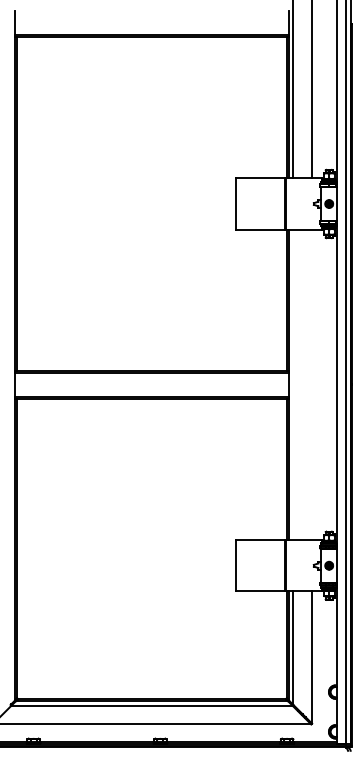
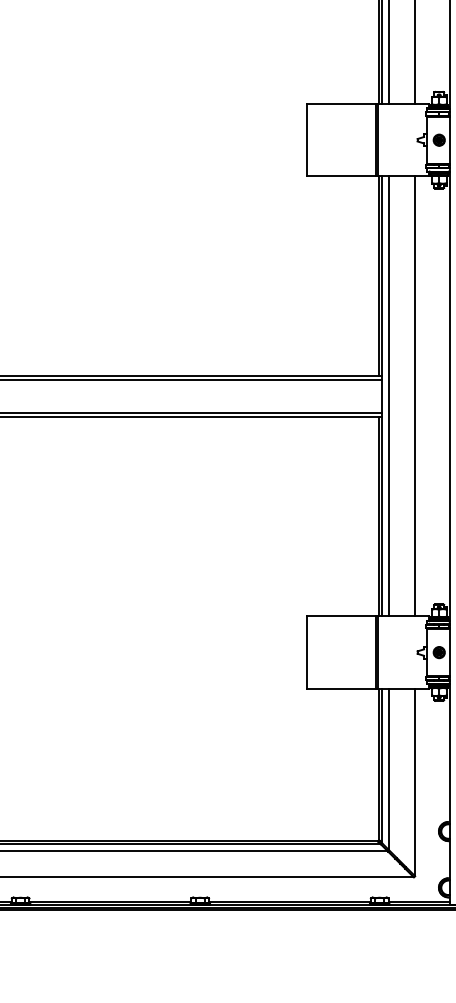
line: (293, 384) -> (388, 395), added
line: (312, 384) -> (415, 395), added

